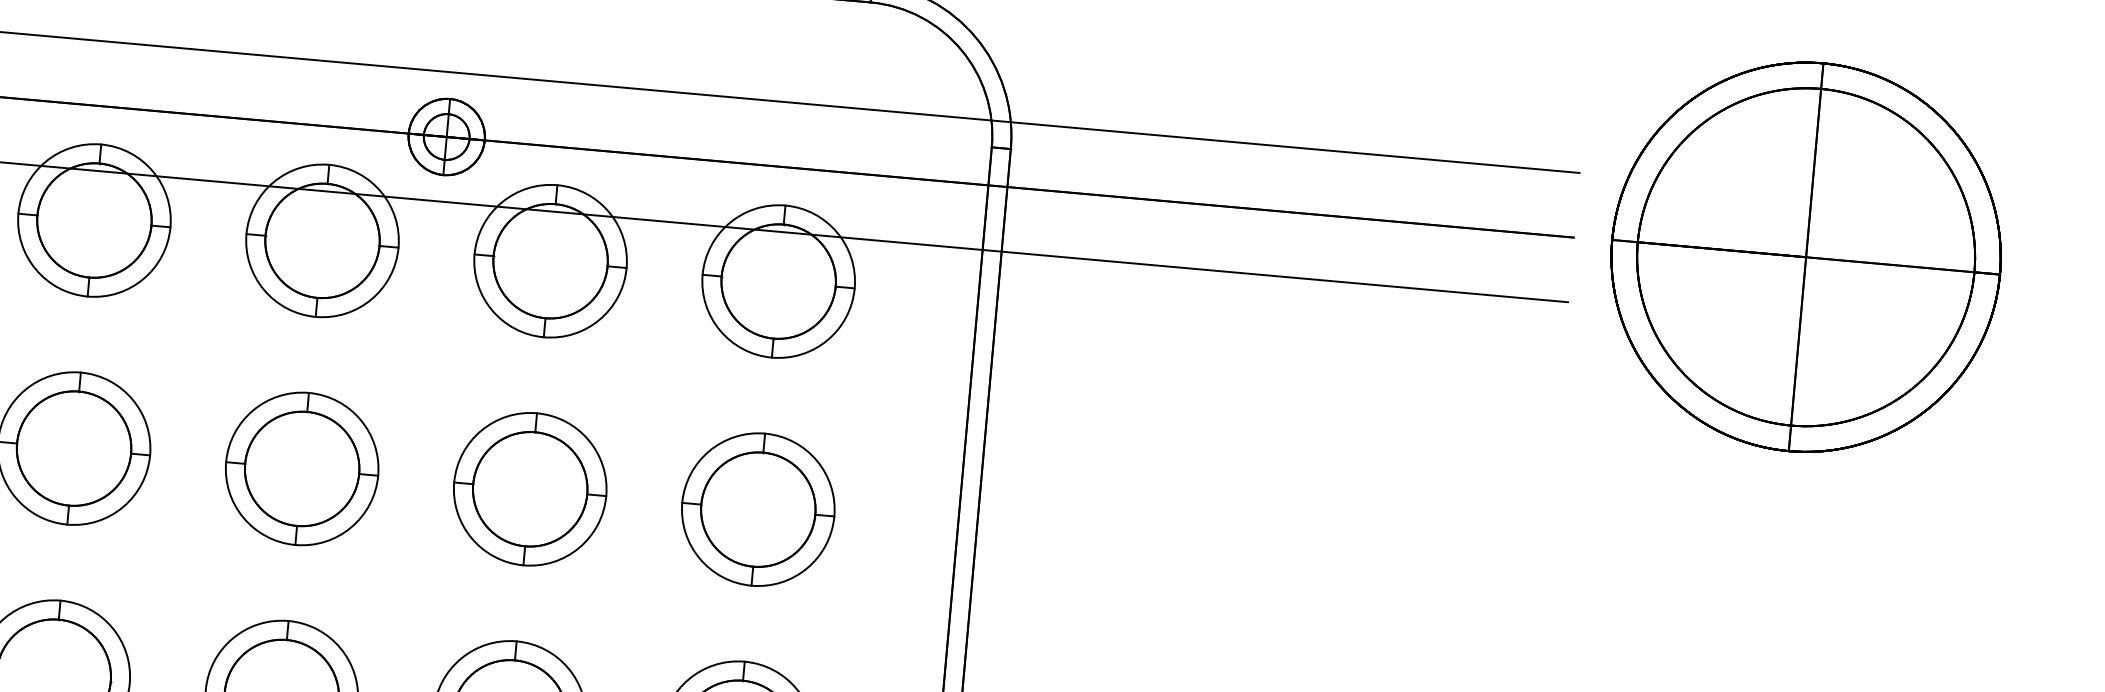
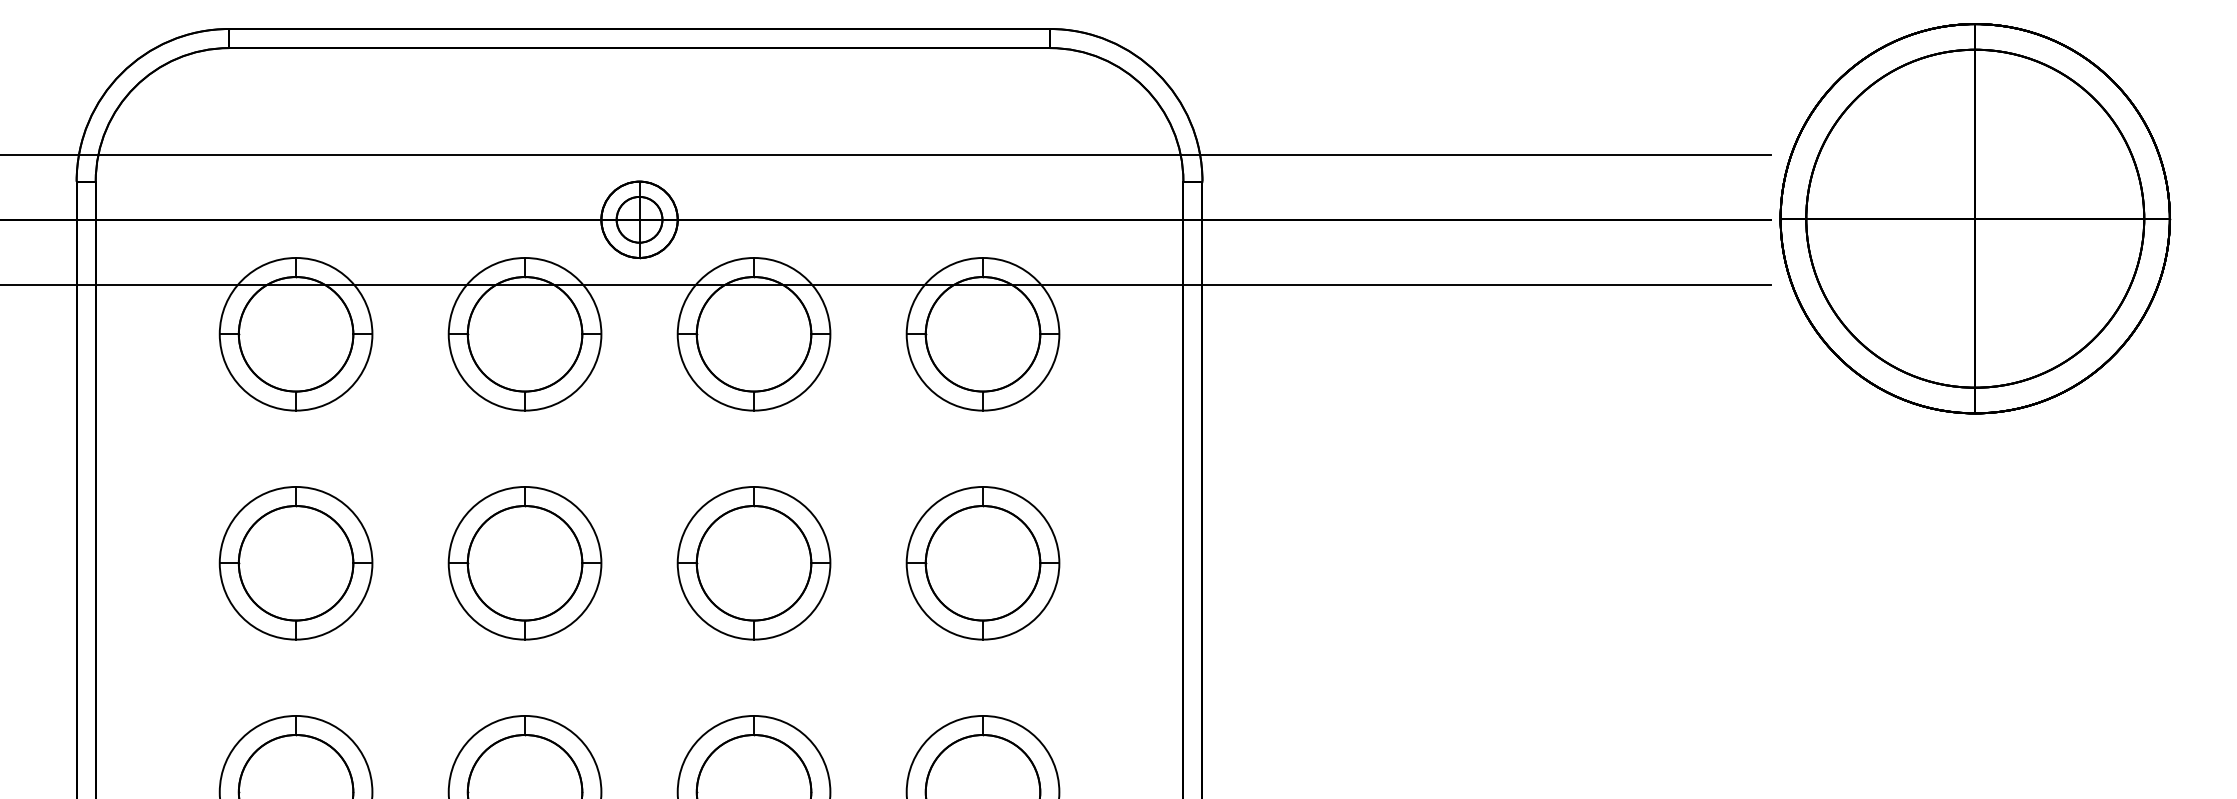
part: (1806, 257) -> (1975, 218), moved

